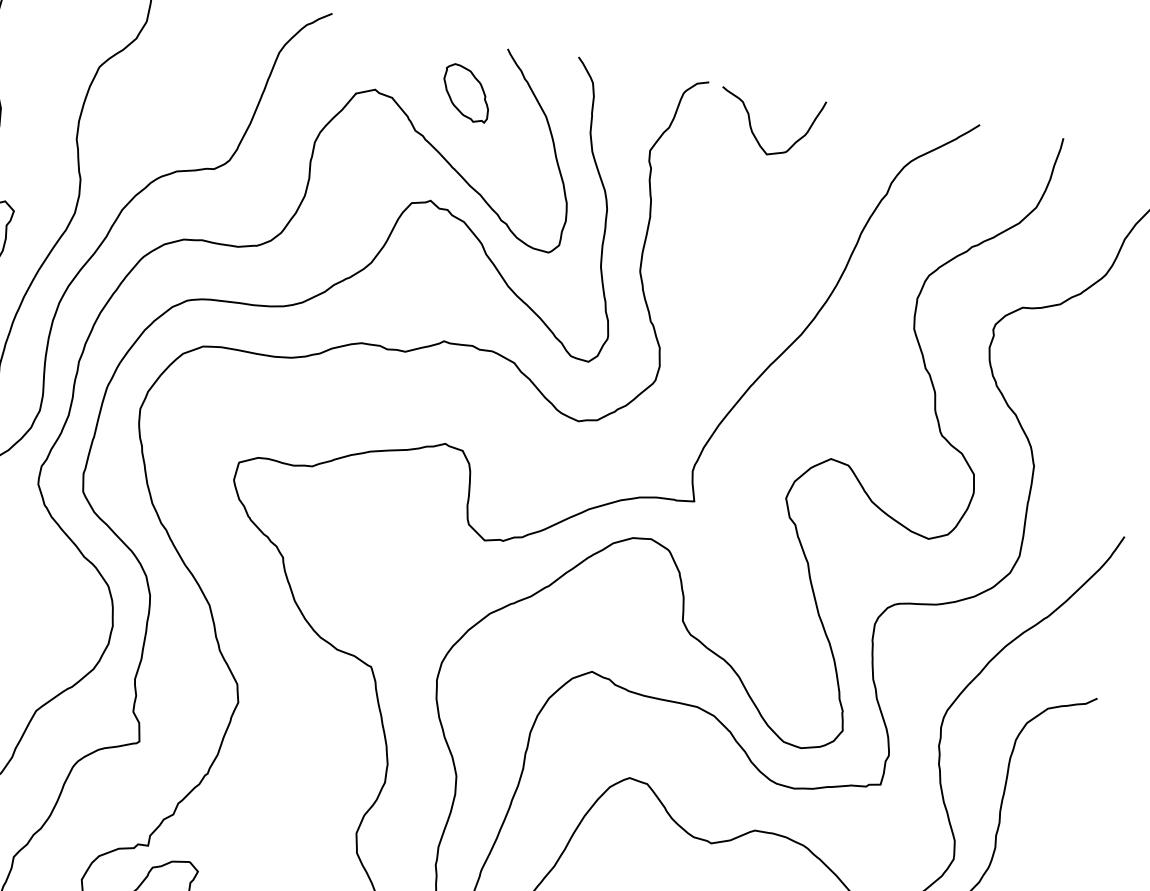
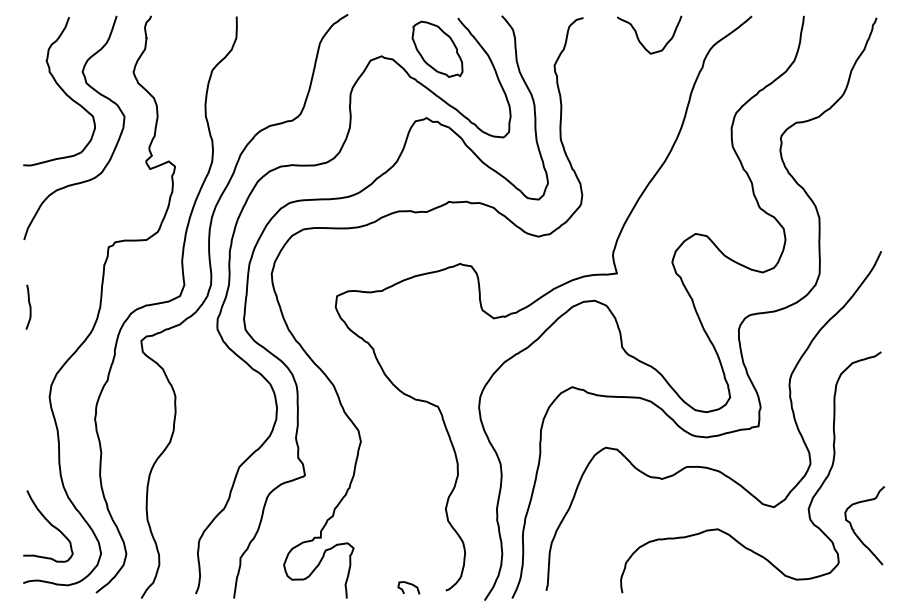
part: (466, 92) -> (437, 48), size x1.67
curve: (751, 123) -> (638, 36), moved

